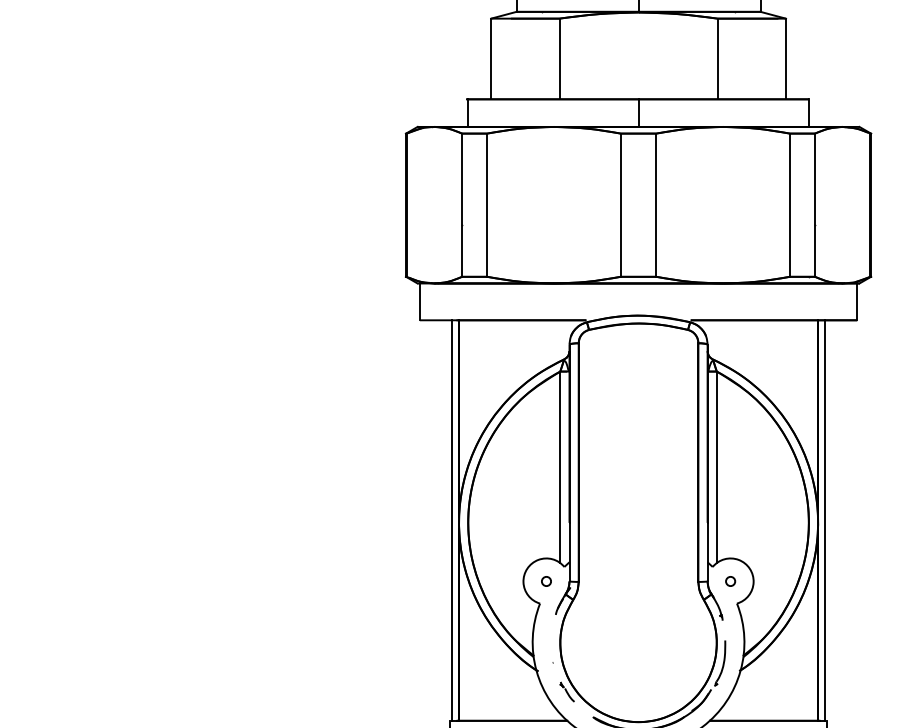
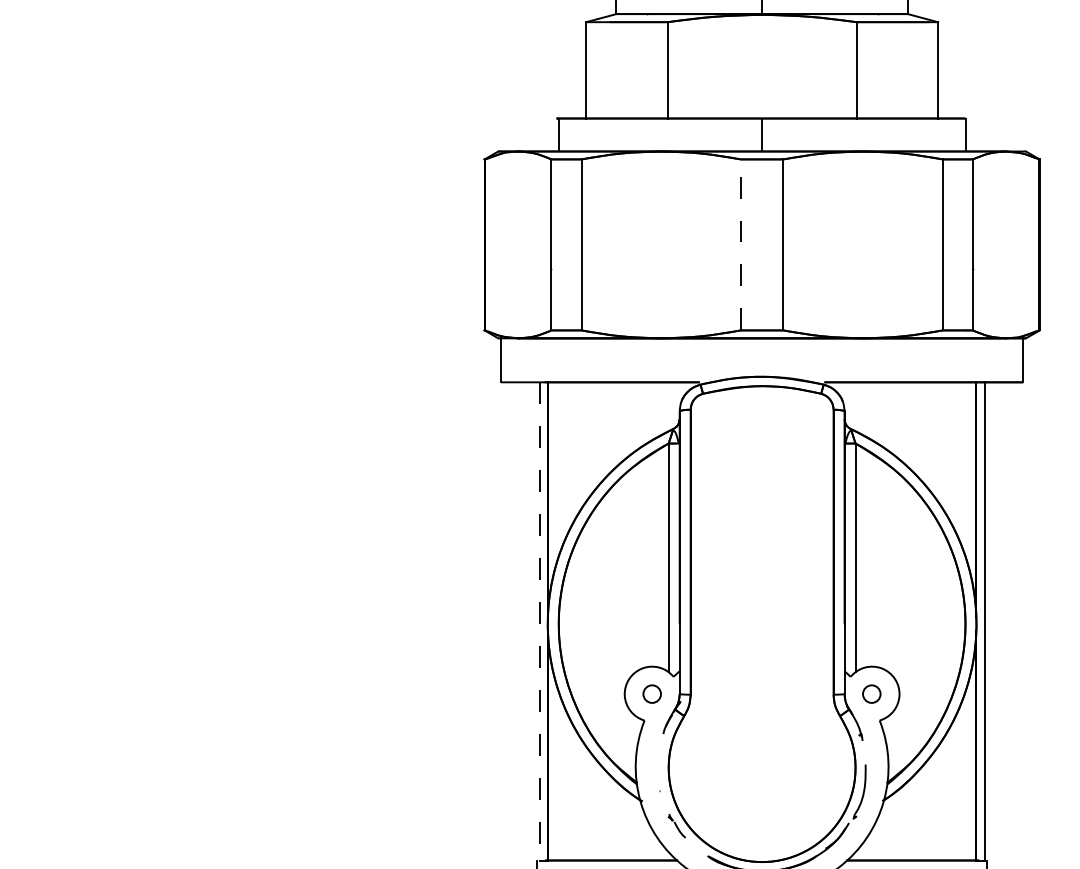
line: (620, 205) -> (740, 245), solid -> dashed
line: (452, 521) -> (540, 622), solid -> dashed
circle: (546, 581) -> (652, 694), size x1.6
circle: (730, 581) -> (871, 694), size x1.6

